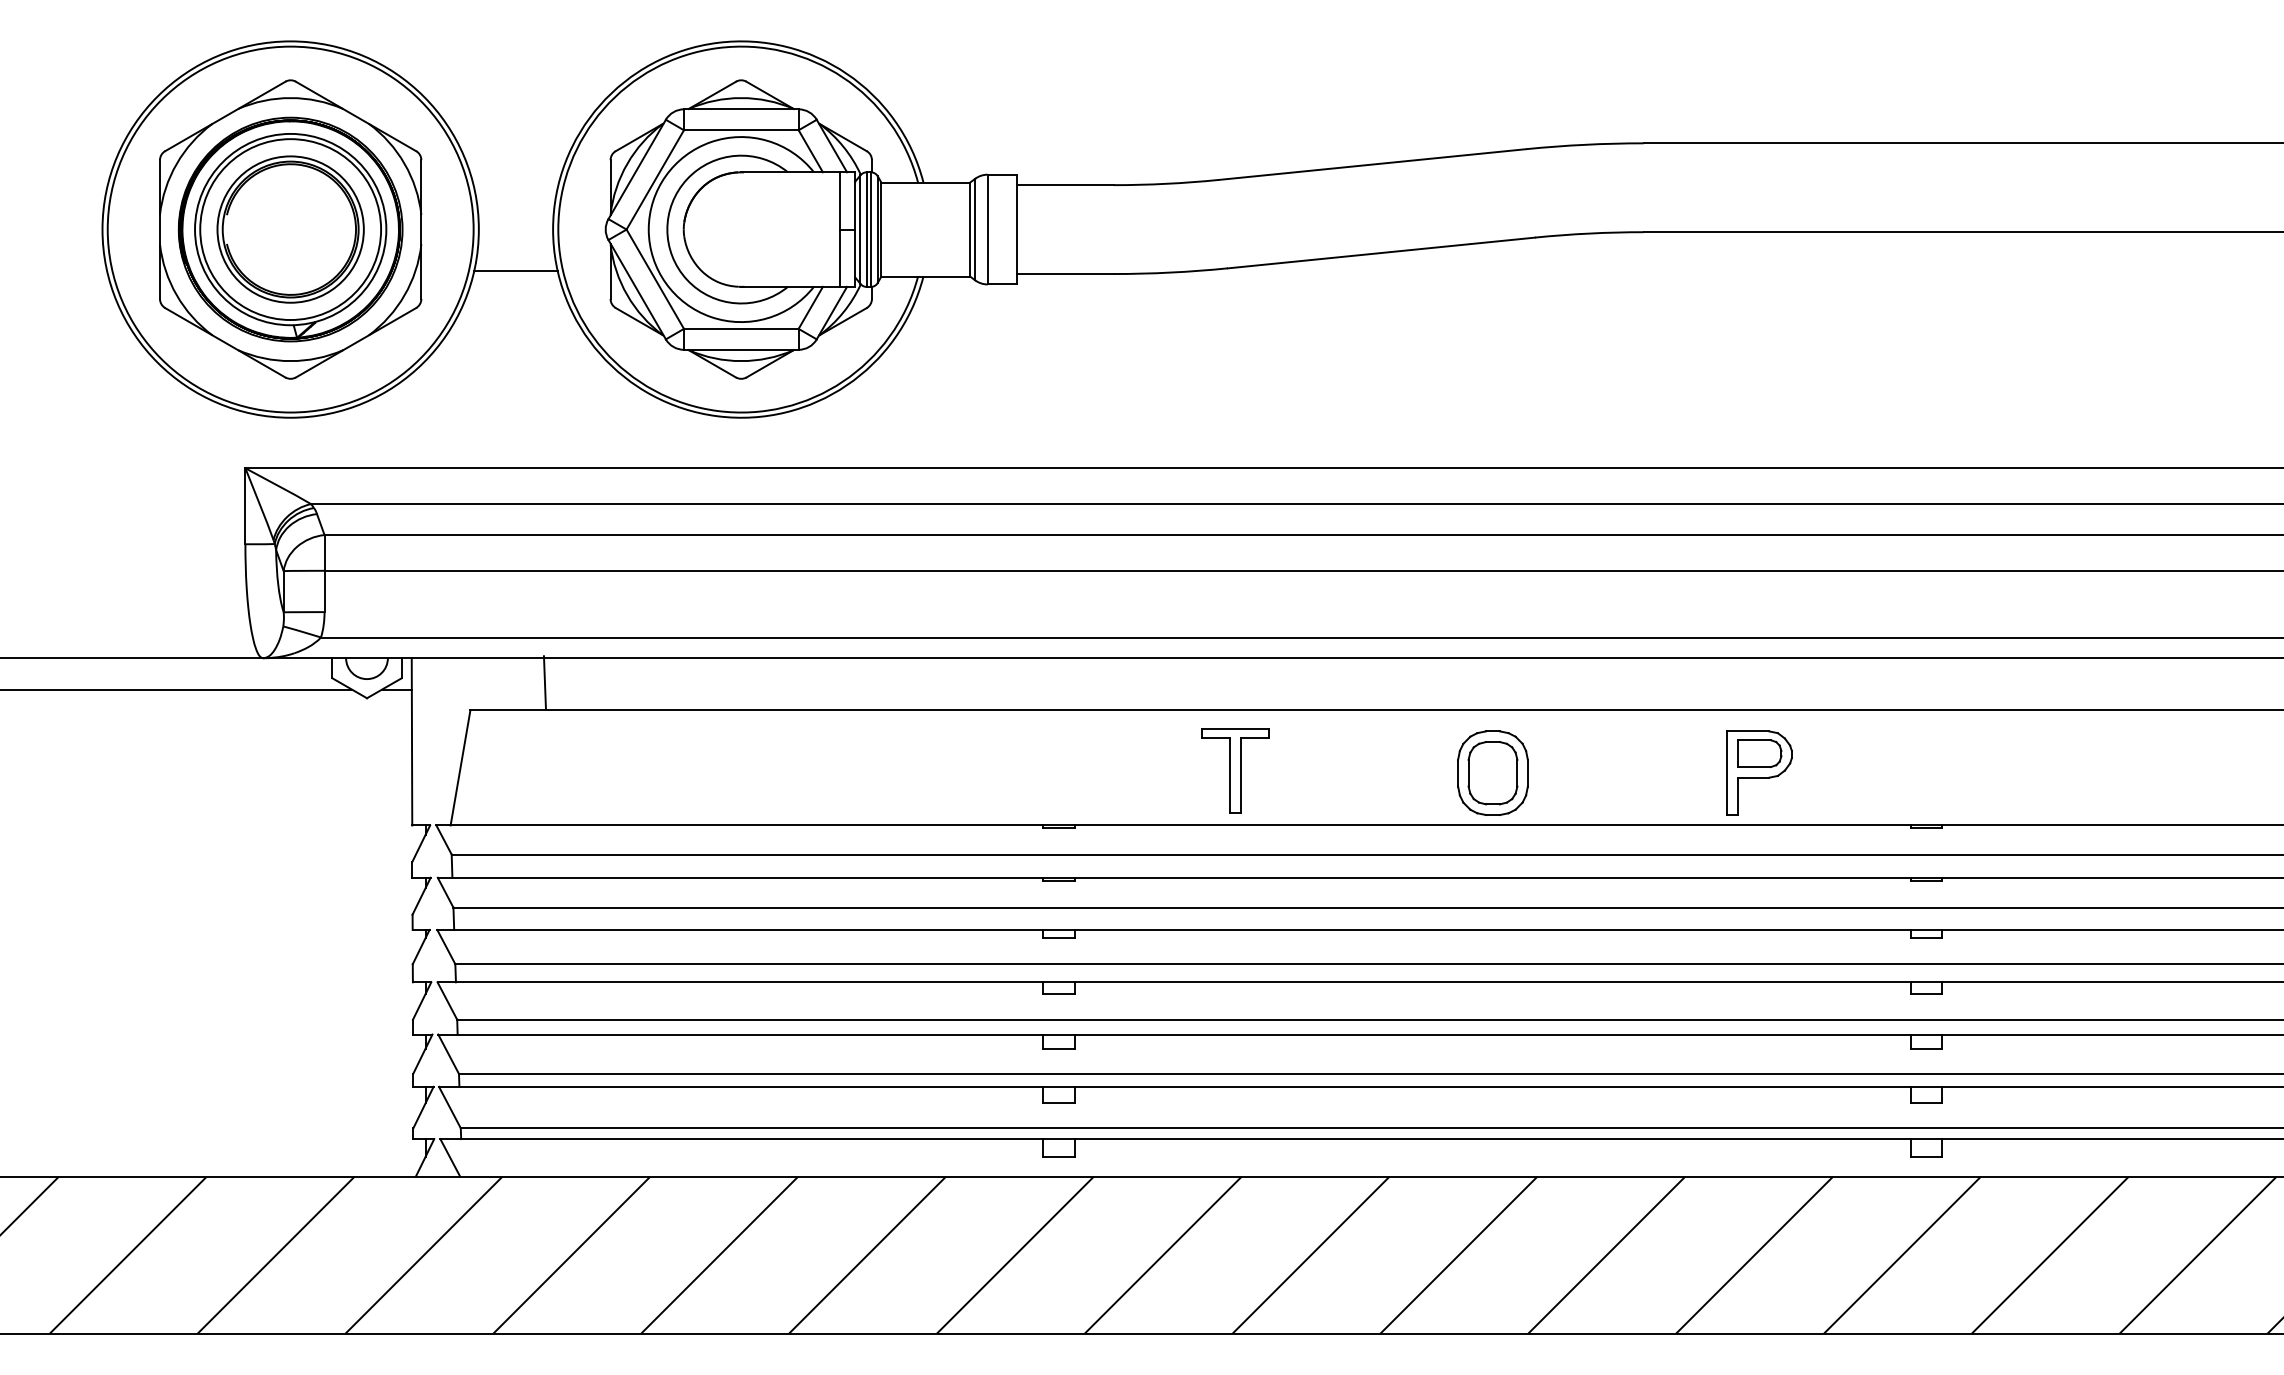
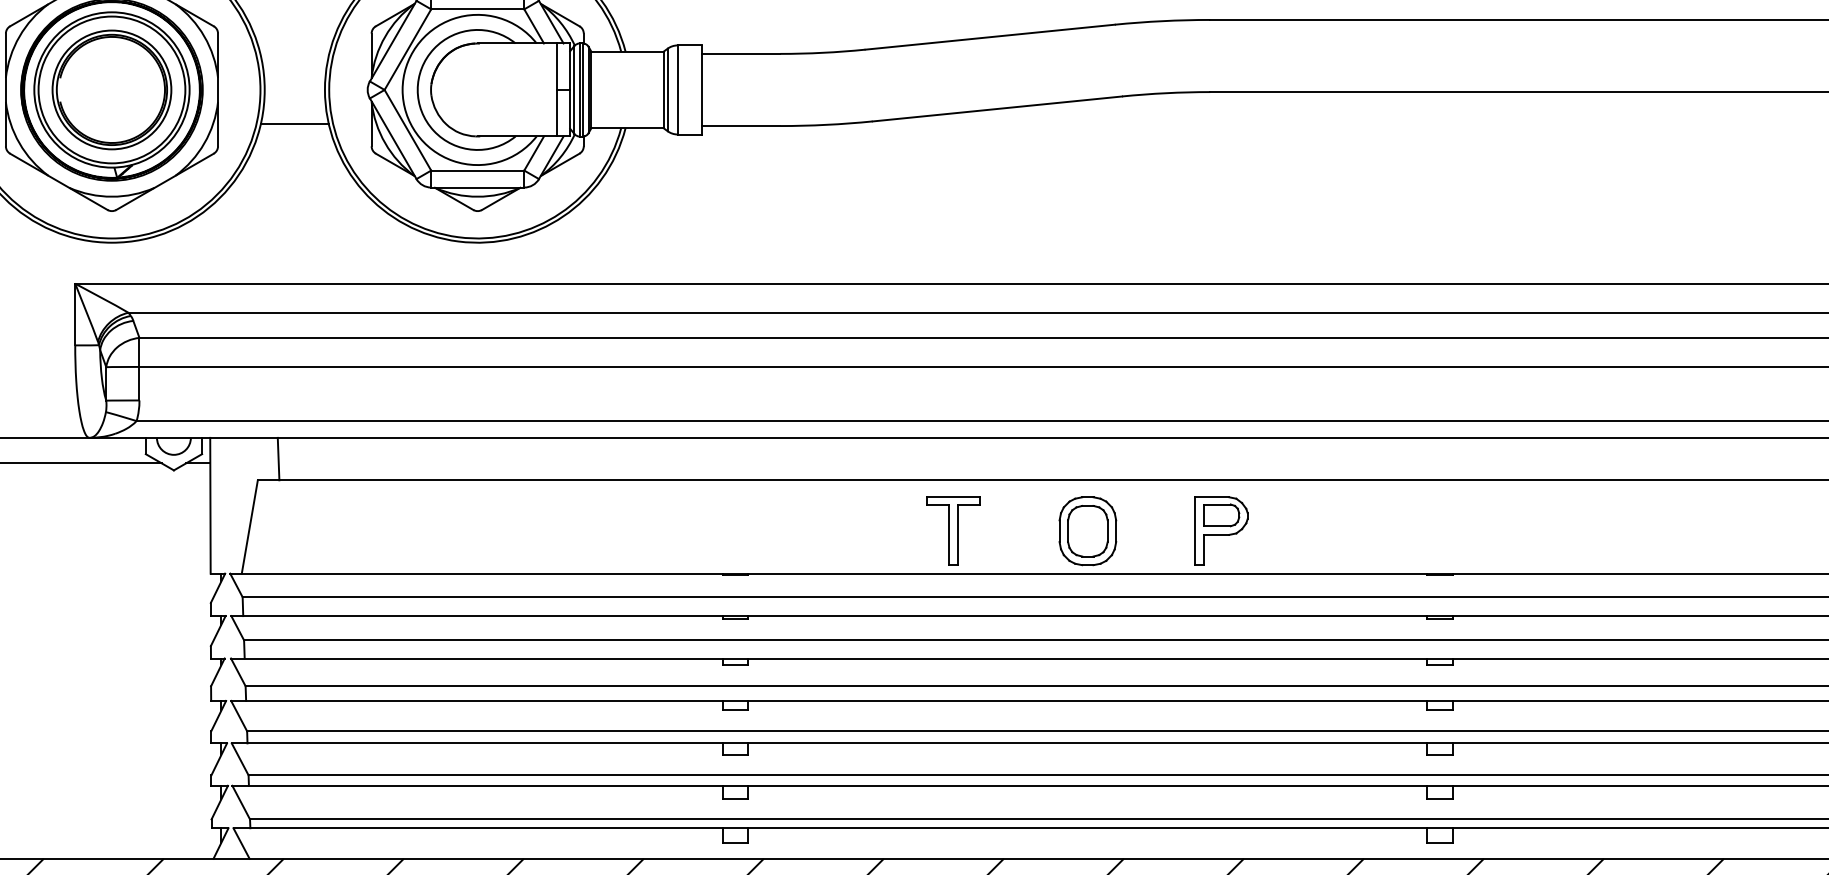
line: (544, 682) -> (278, 459), moved
part: (1235, 770) -> (953, 530), moved
part: (1759, 772) -> (1221, 530), moved

